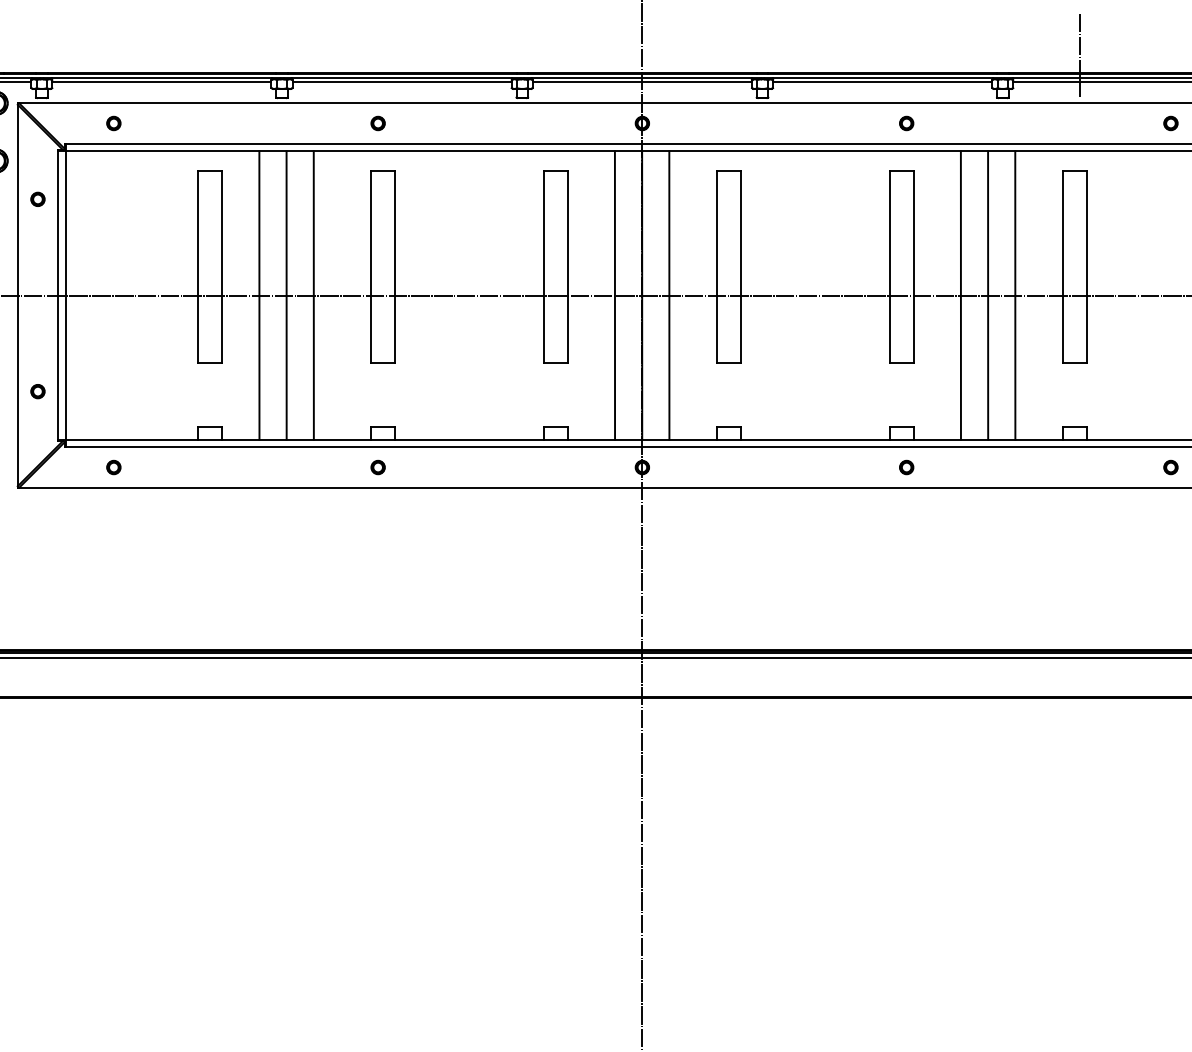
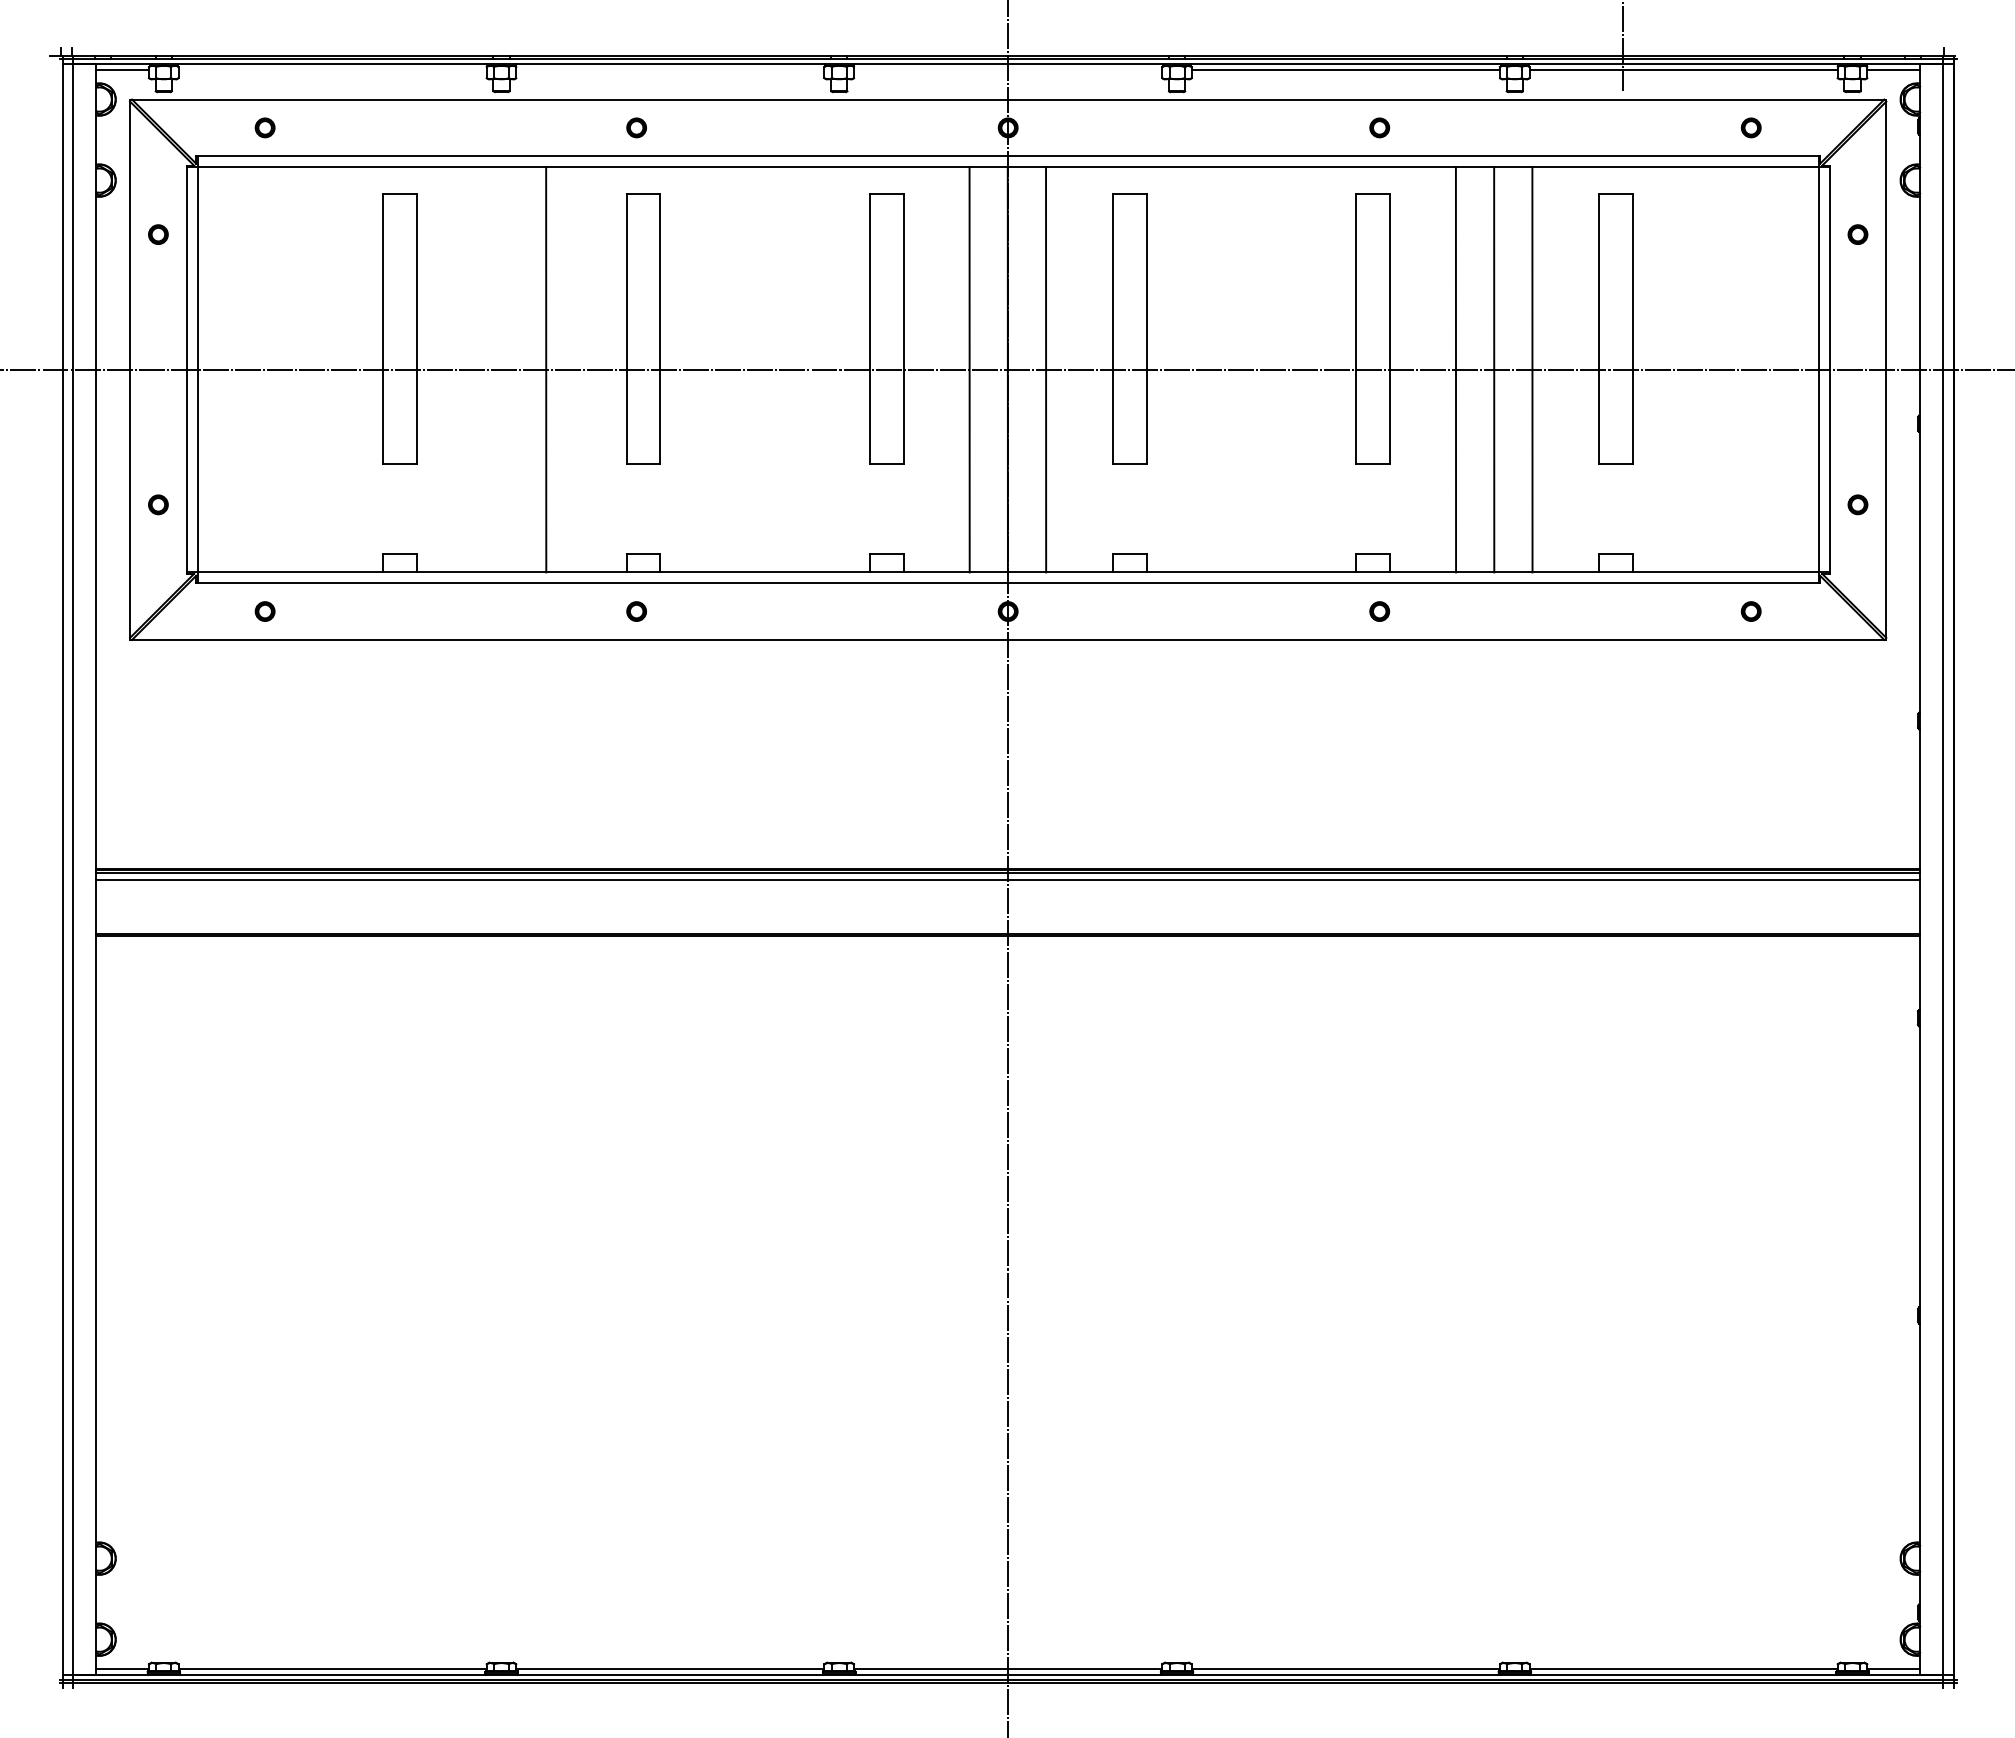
line: (161, 81) -> (332, 69), removed
line: (402, 81) -> (670, 69), removed
line: (642, 81) -> (1008, 69), removed
line: (259, 295) -> (469, 369), removed
line: (286, 295) -> (507, 369), removed

